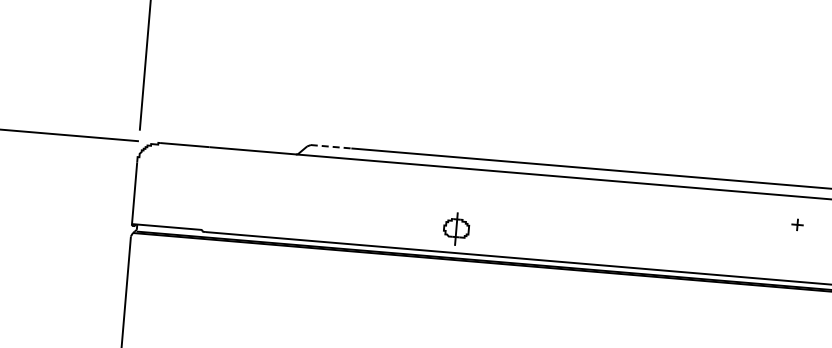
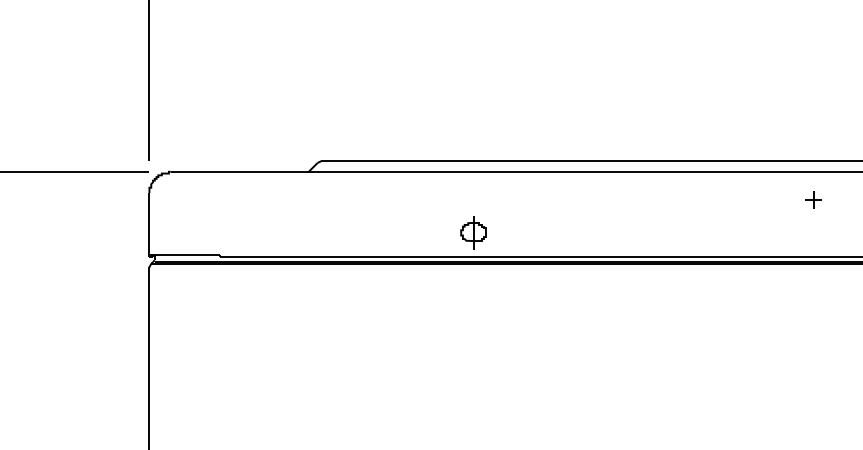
line: (331, 147) -> (342, 161), dashed -> solid
part: (797, 224) -> (813, 199), size x1.43

